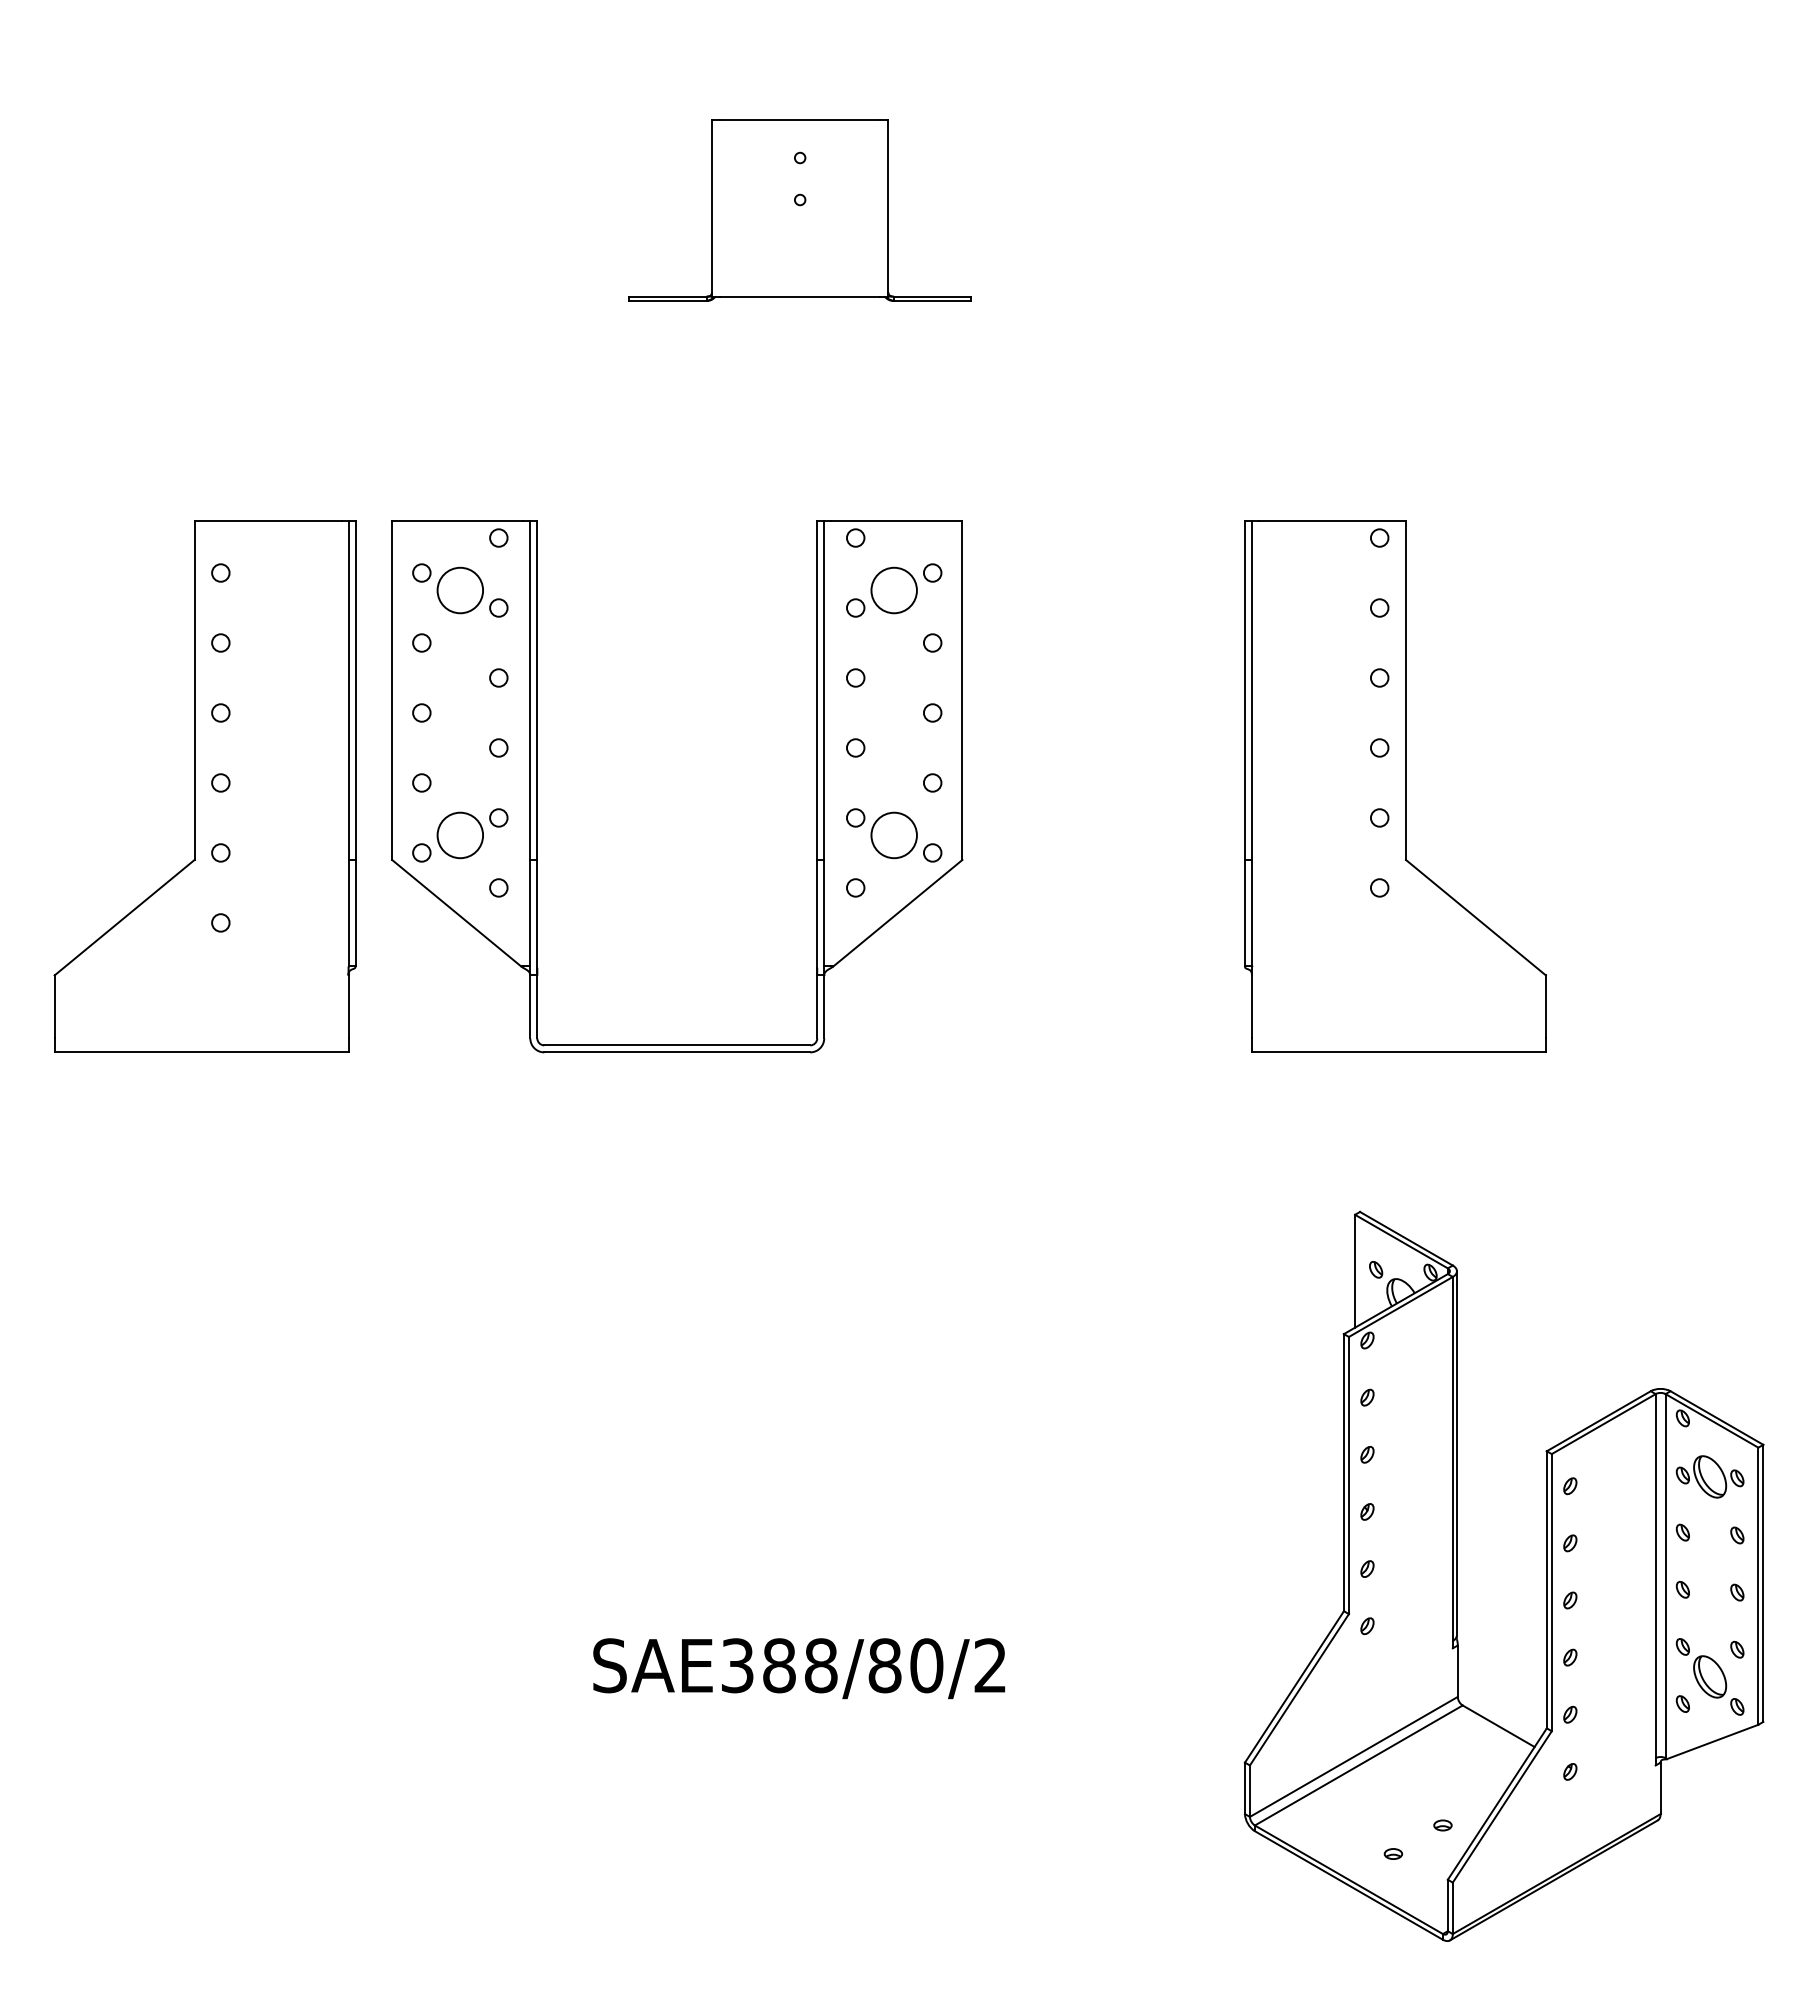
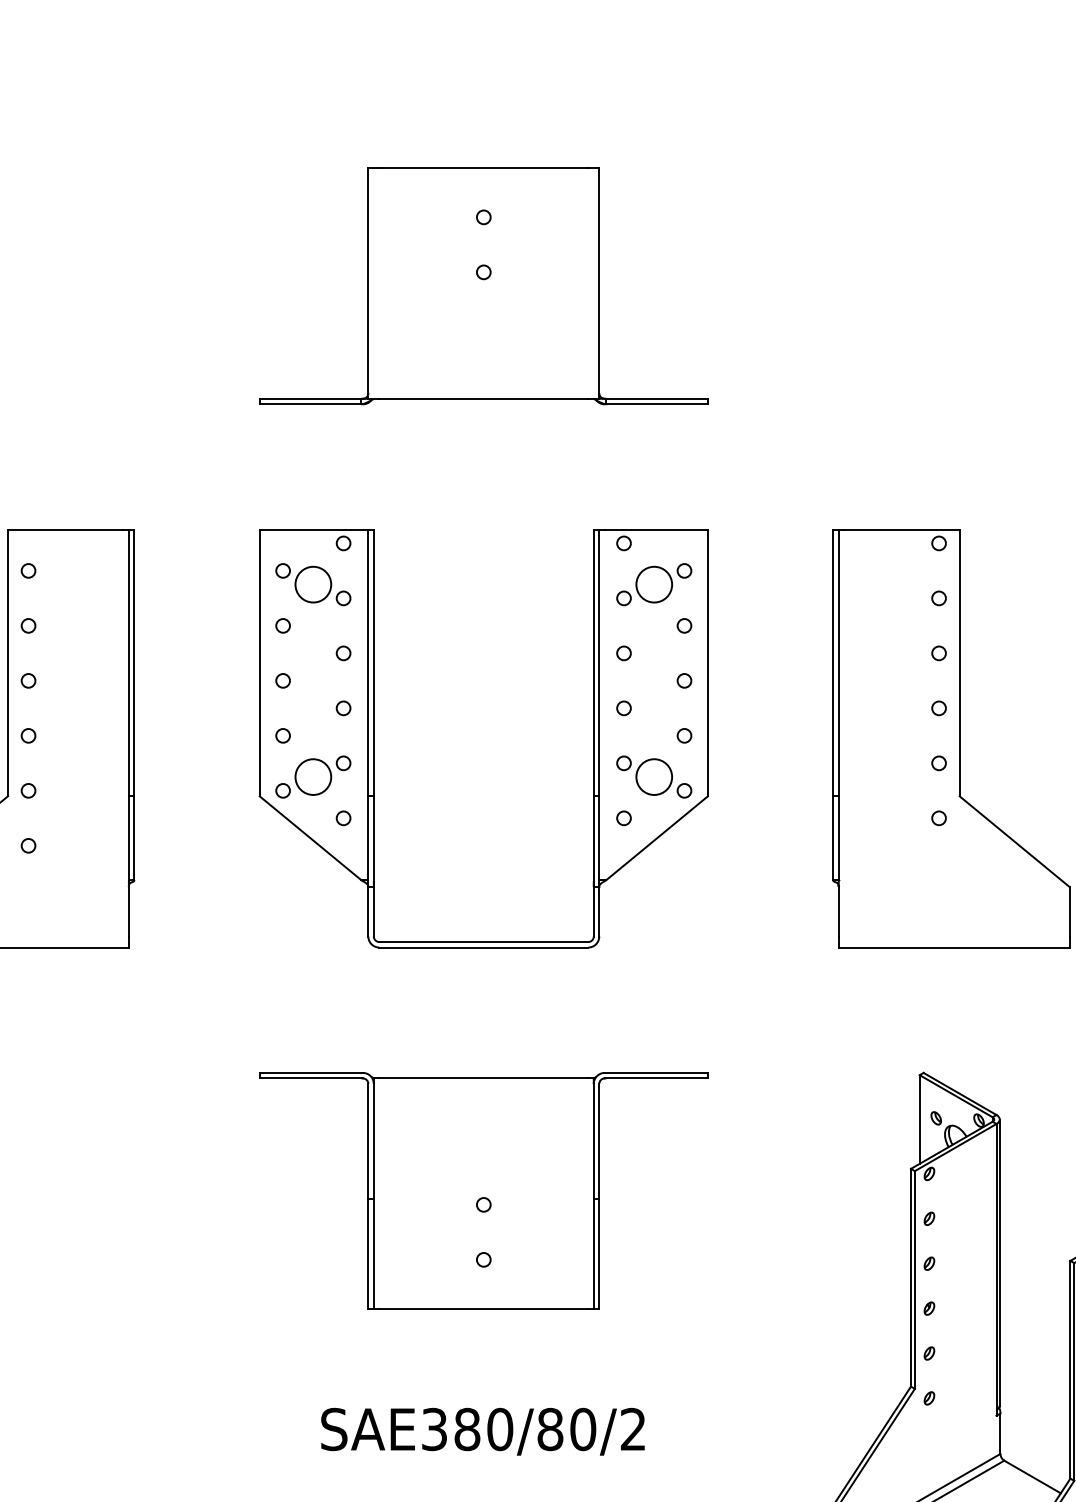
part: (799, 210) -> (483, 286), size x1.67
part: (816, 786) -> (593, 738), moved
part: (799, 1362) -> (483, 1191), added
text: (820, 1665) -> (499, 1429), SAE388/80/2 -> SAE380/80/2

